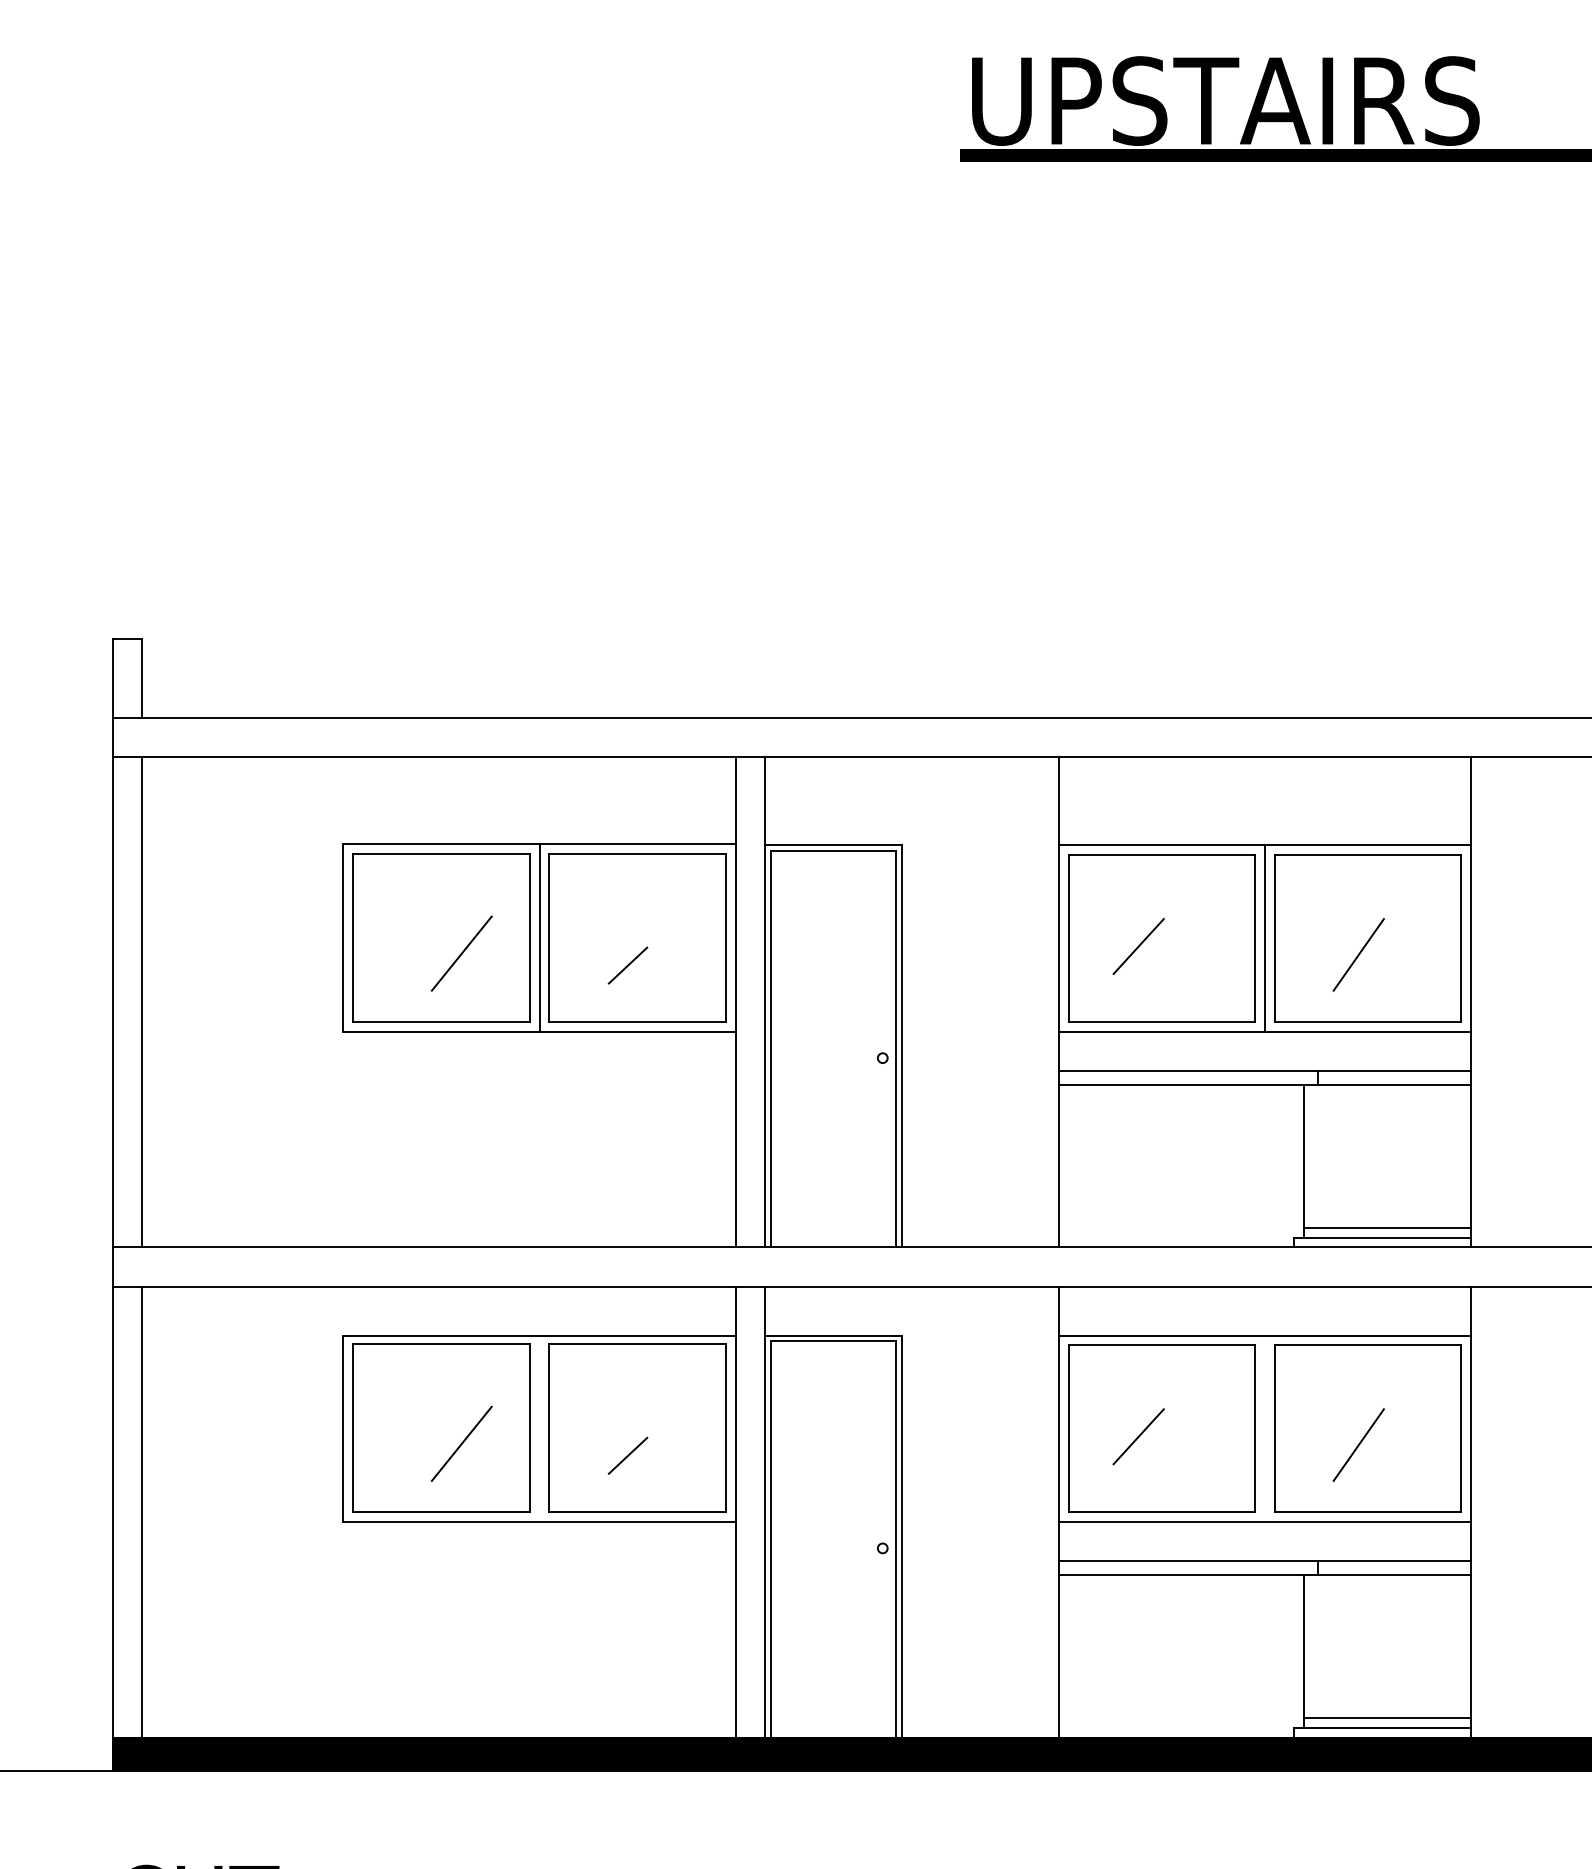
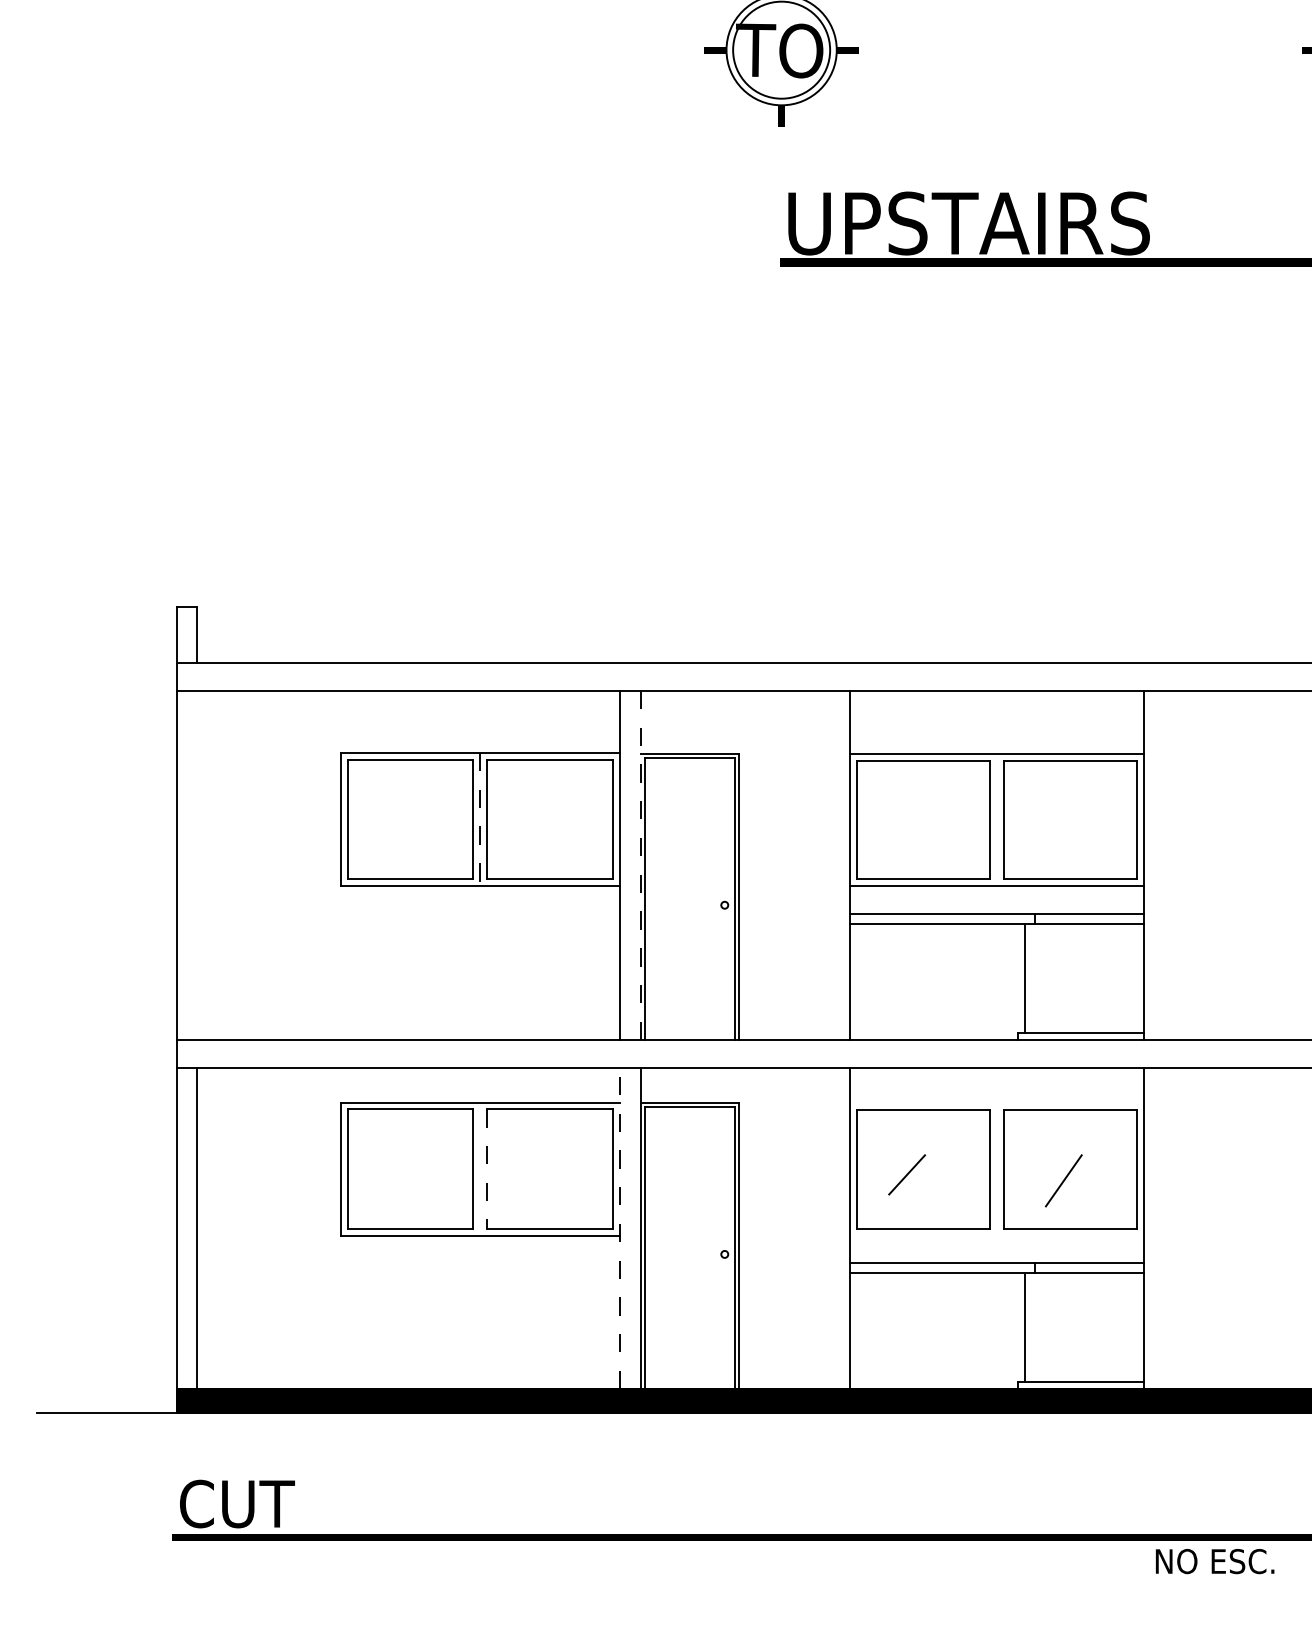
line: (539, 937) -> (480, 819), solid -> dashed
line: (1265, 937) -> (997, 819), removed
line: (1137, 946) -> (906, 825), removed
line: (461, 953) -> (424, 830), removed
line: (1358, 954) -> (1063, 831), removed
line: (628, 965) -> (543, 839), removed
line: (142, 1002) -> (197, 865), removed
line: (764, 1002) -> (640, 865), solid -> dashed
line: (1387, 1228) -> (1084, 1026), removed
line: (1264, 1335) -> (996, 1102), removed
line: (549, 1427) -> (487, 1168), solid -> dashed
line: (461, 1443) -> (424, 1179), removed
line: (626, 1455) -> (542, 1188), removed
line: (734, 1511) -> (619, 1228), solid -> dashed
line: (1264, 1521) -> (996, 1235), removed
line: (1387, 1718) -> (1084, 1375), removed

